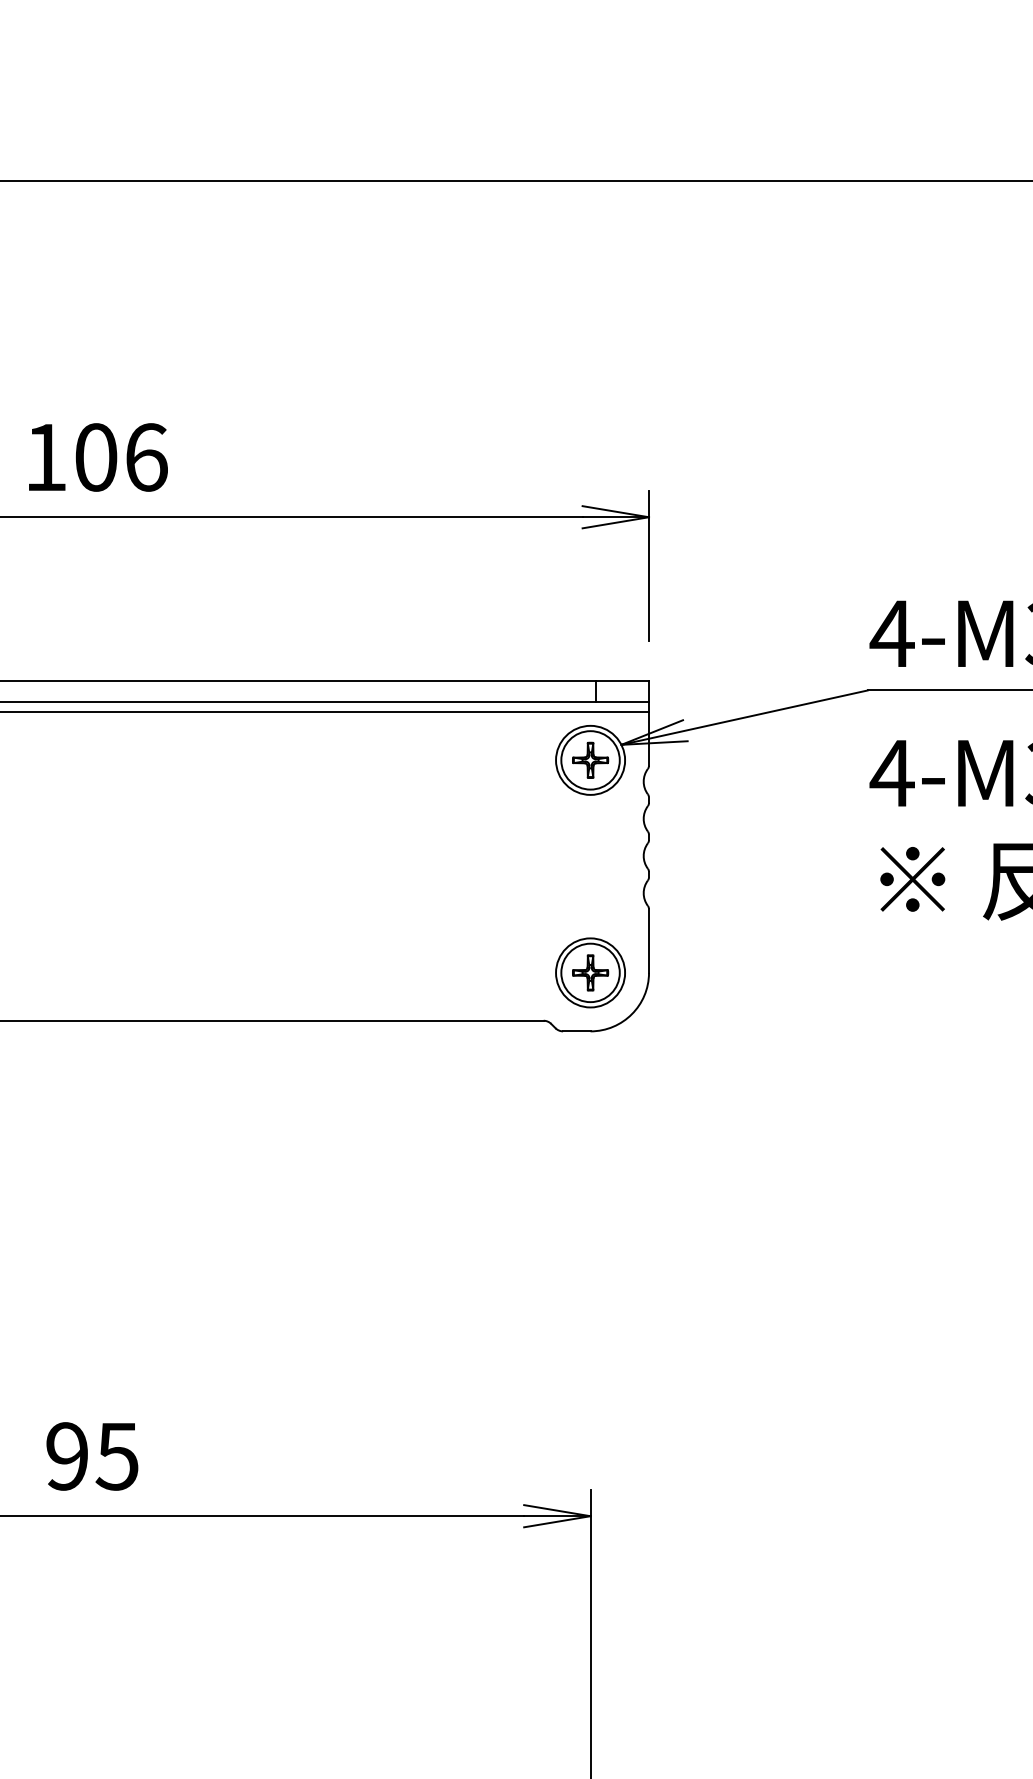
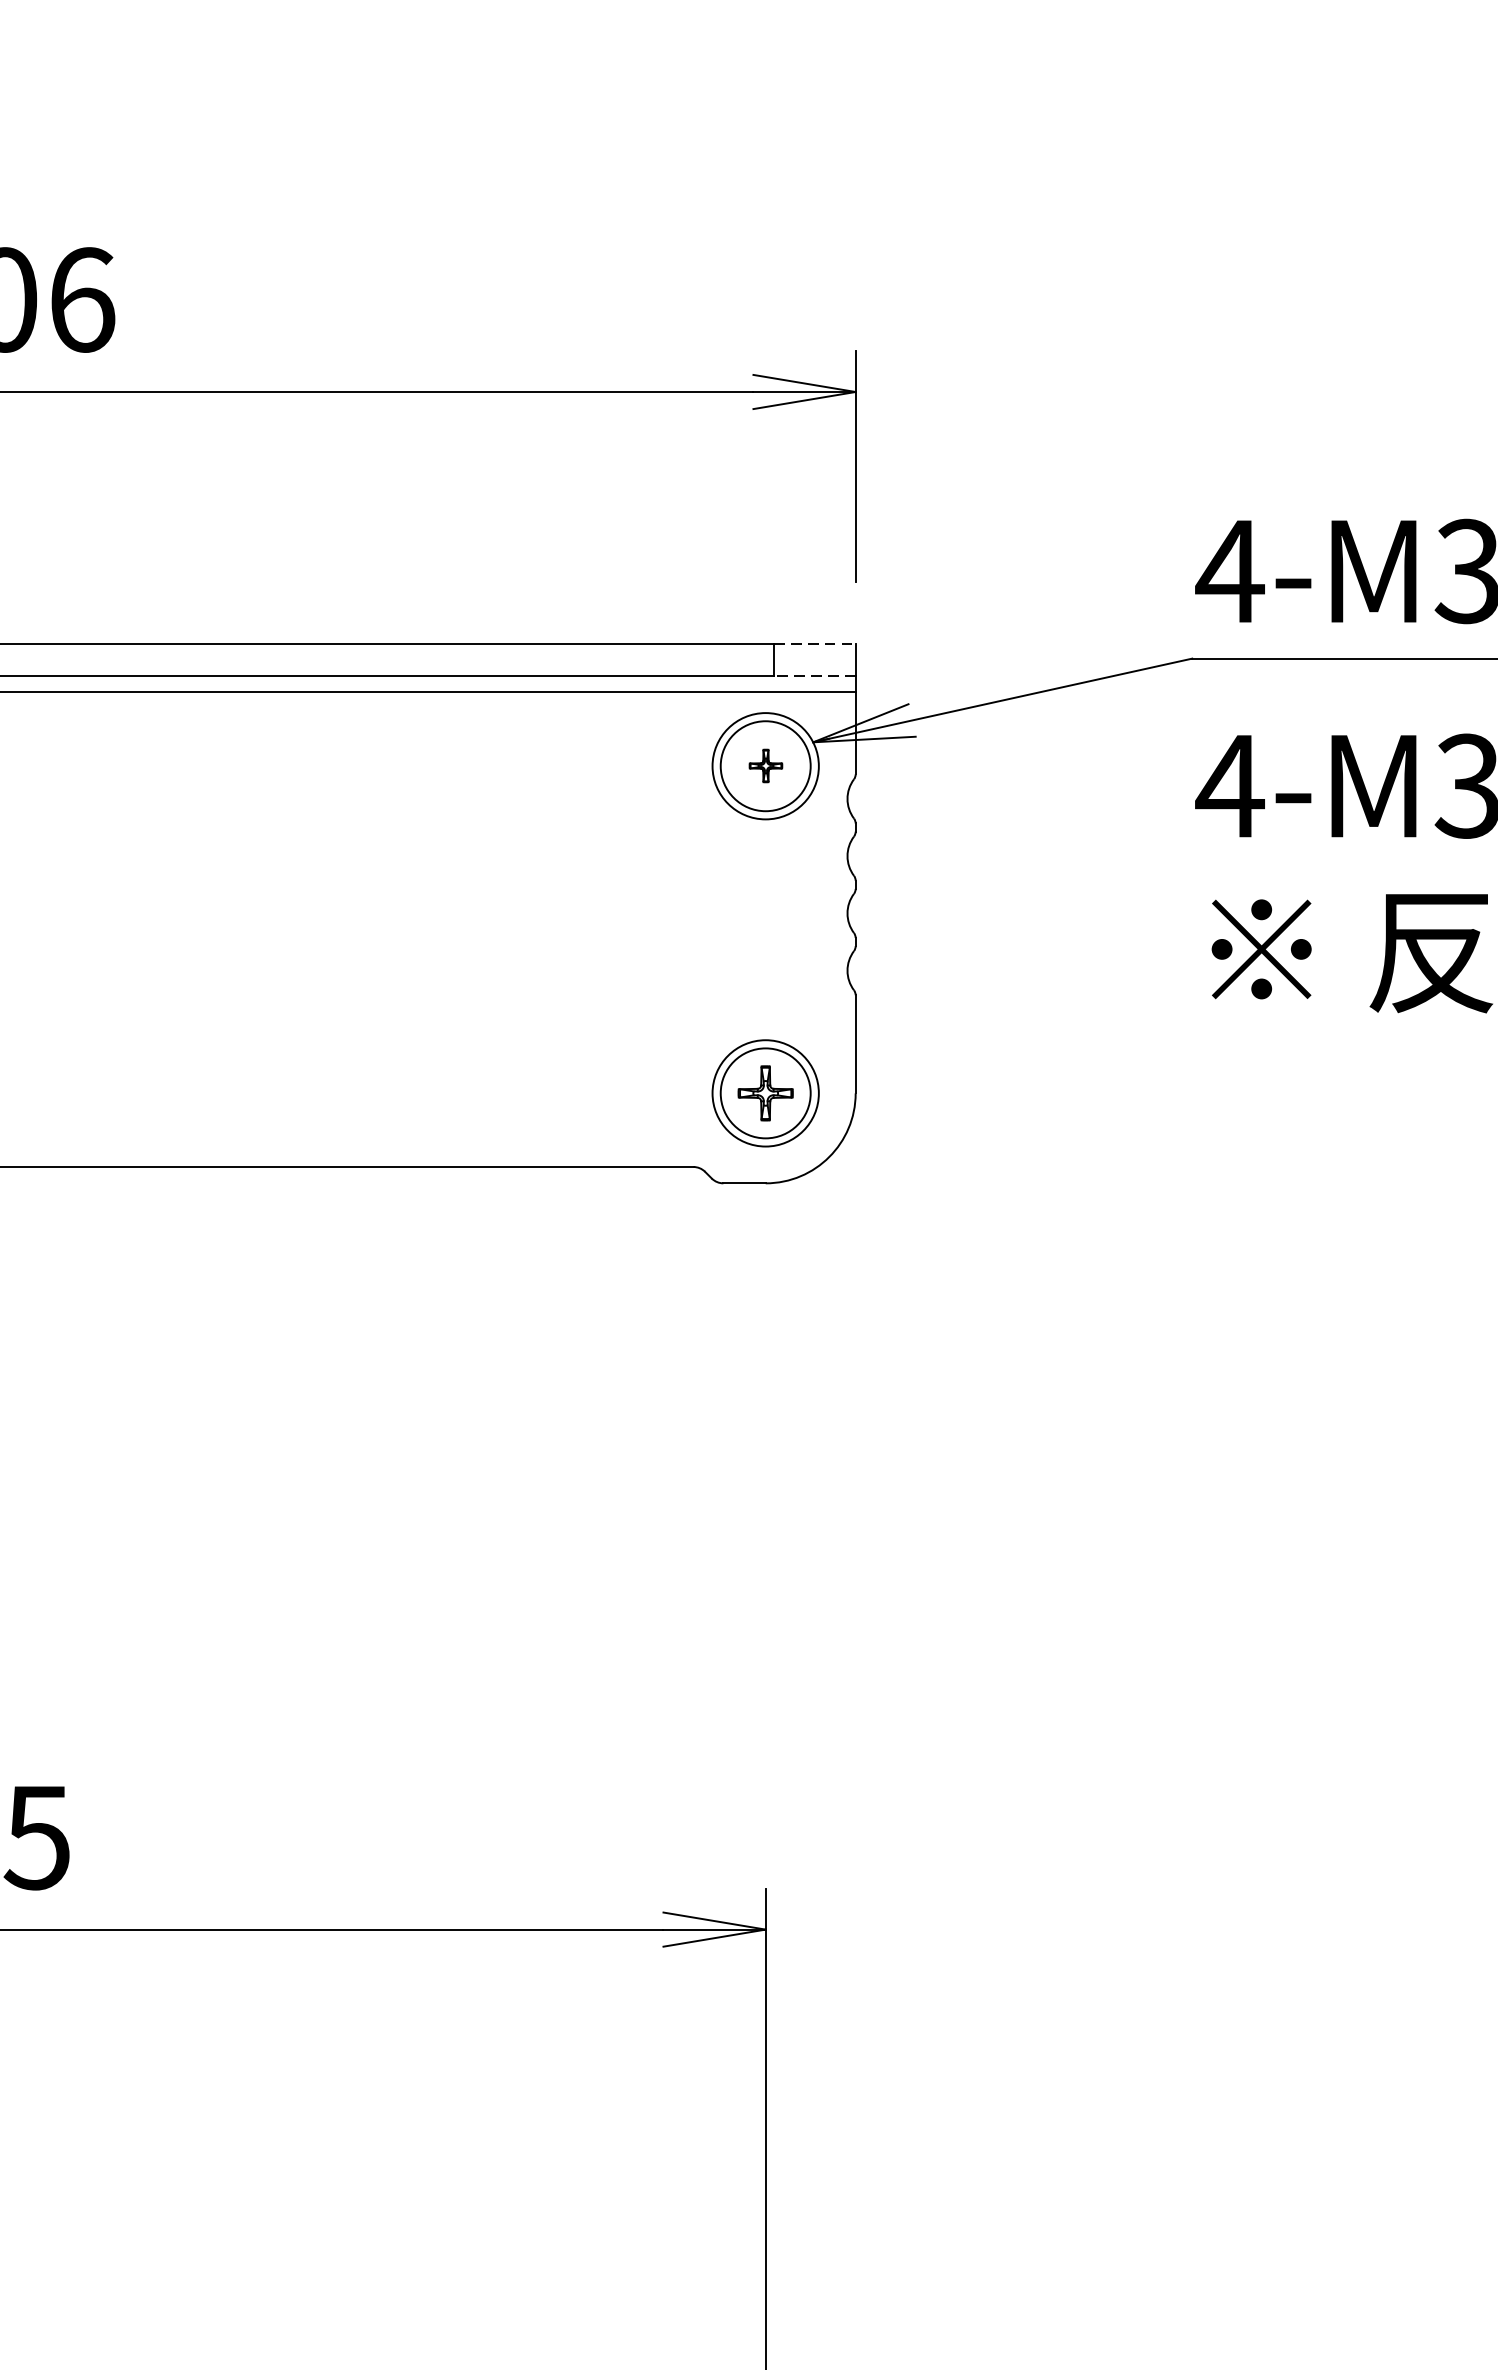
line: (622, 680) -> (814, 643), solid -> dashed
line: (622, 701) -> (814, 675), solid -> dashed
part: (590, 759) -> (765, 764), size x0.6

